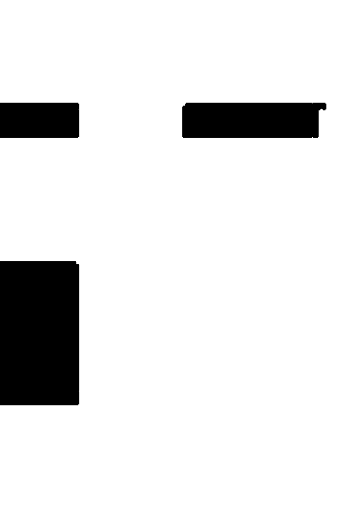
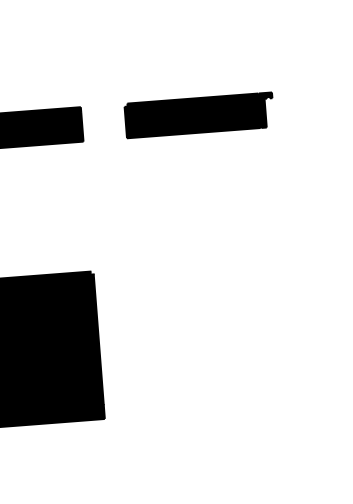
part: (254, 119) -> (199, 114), moved

